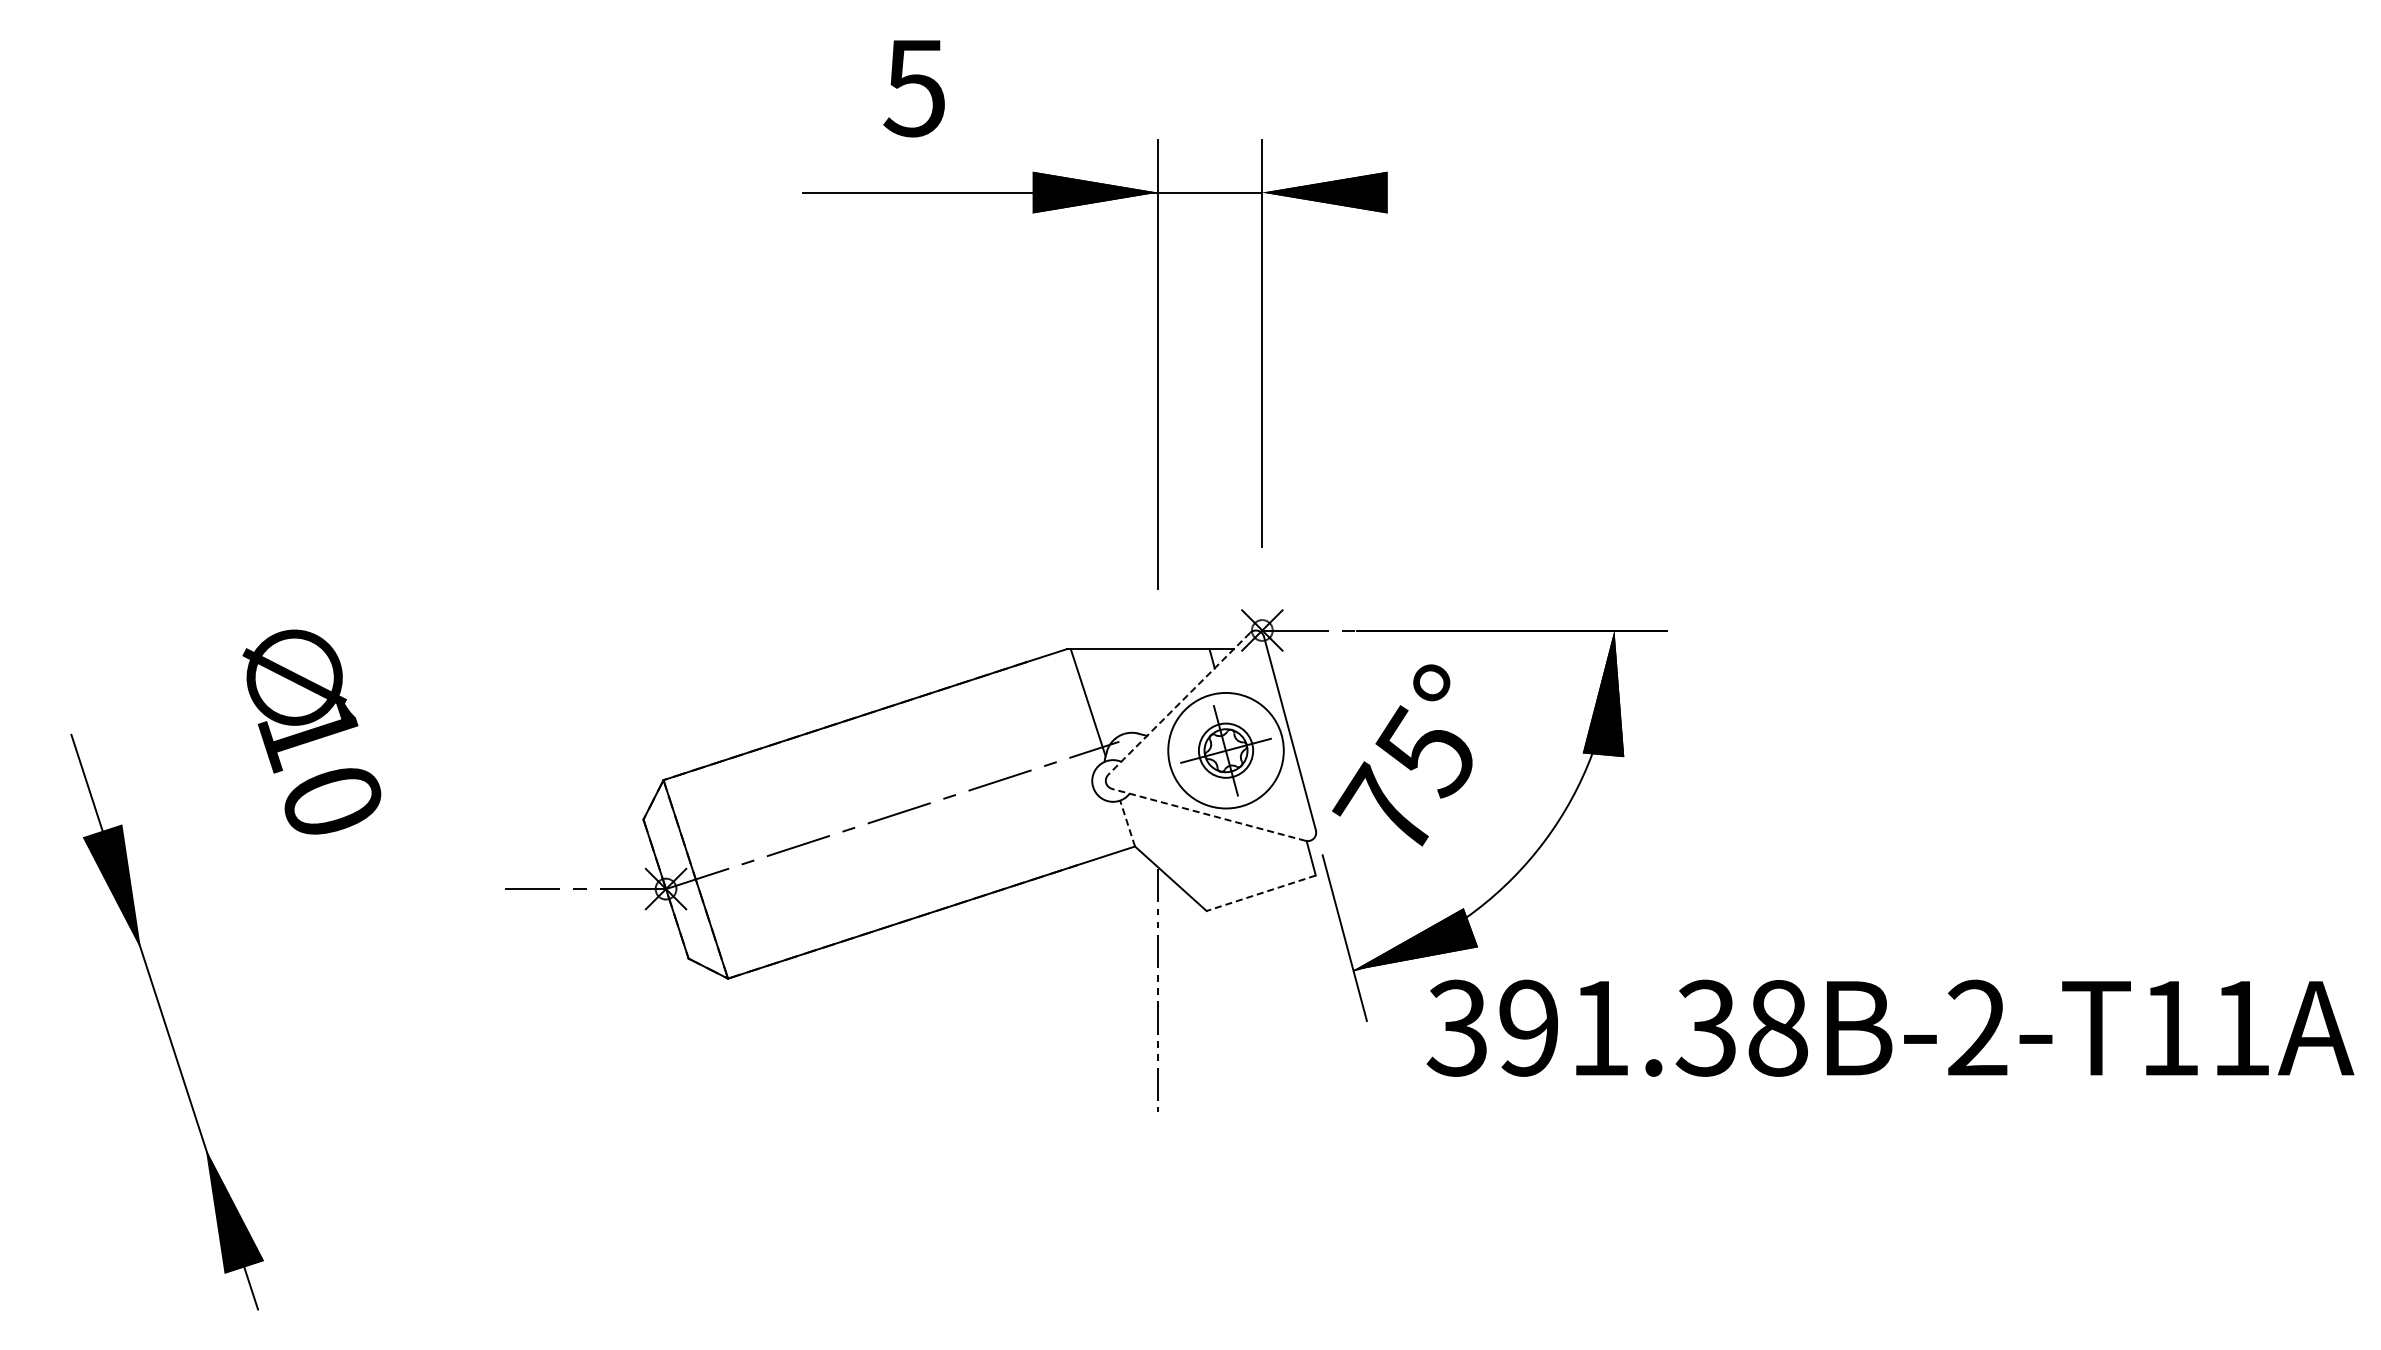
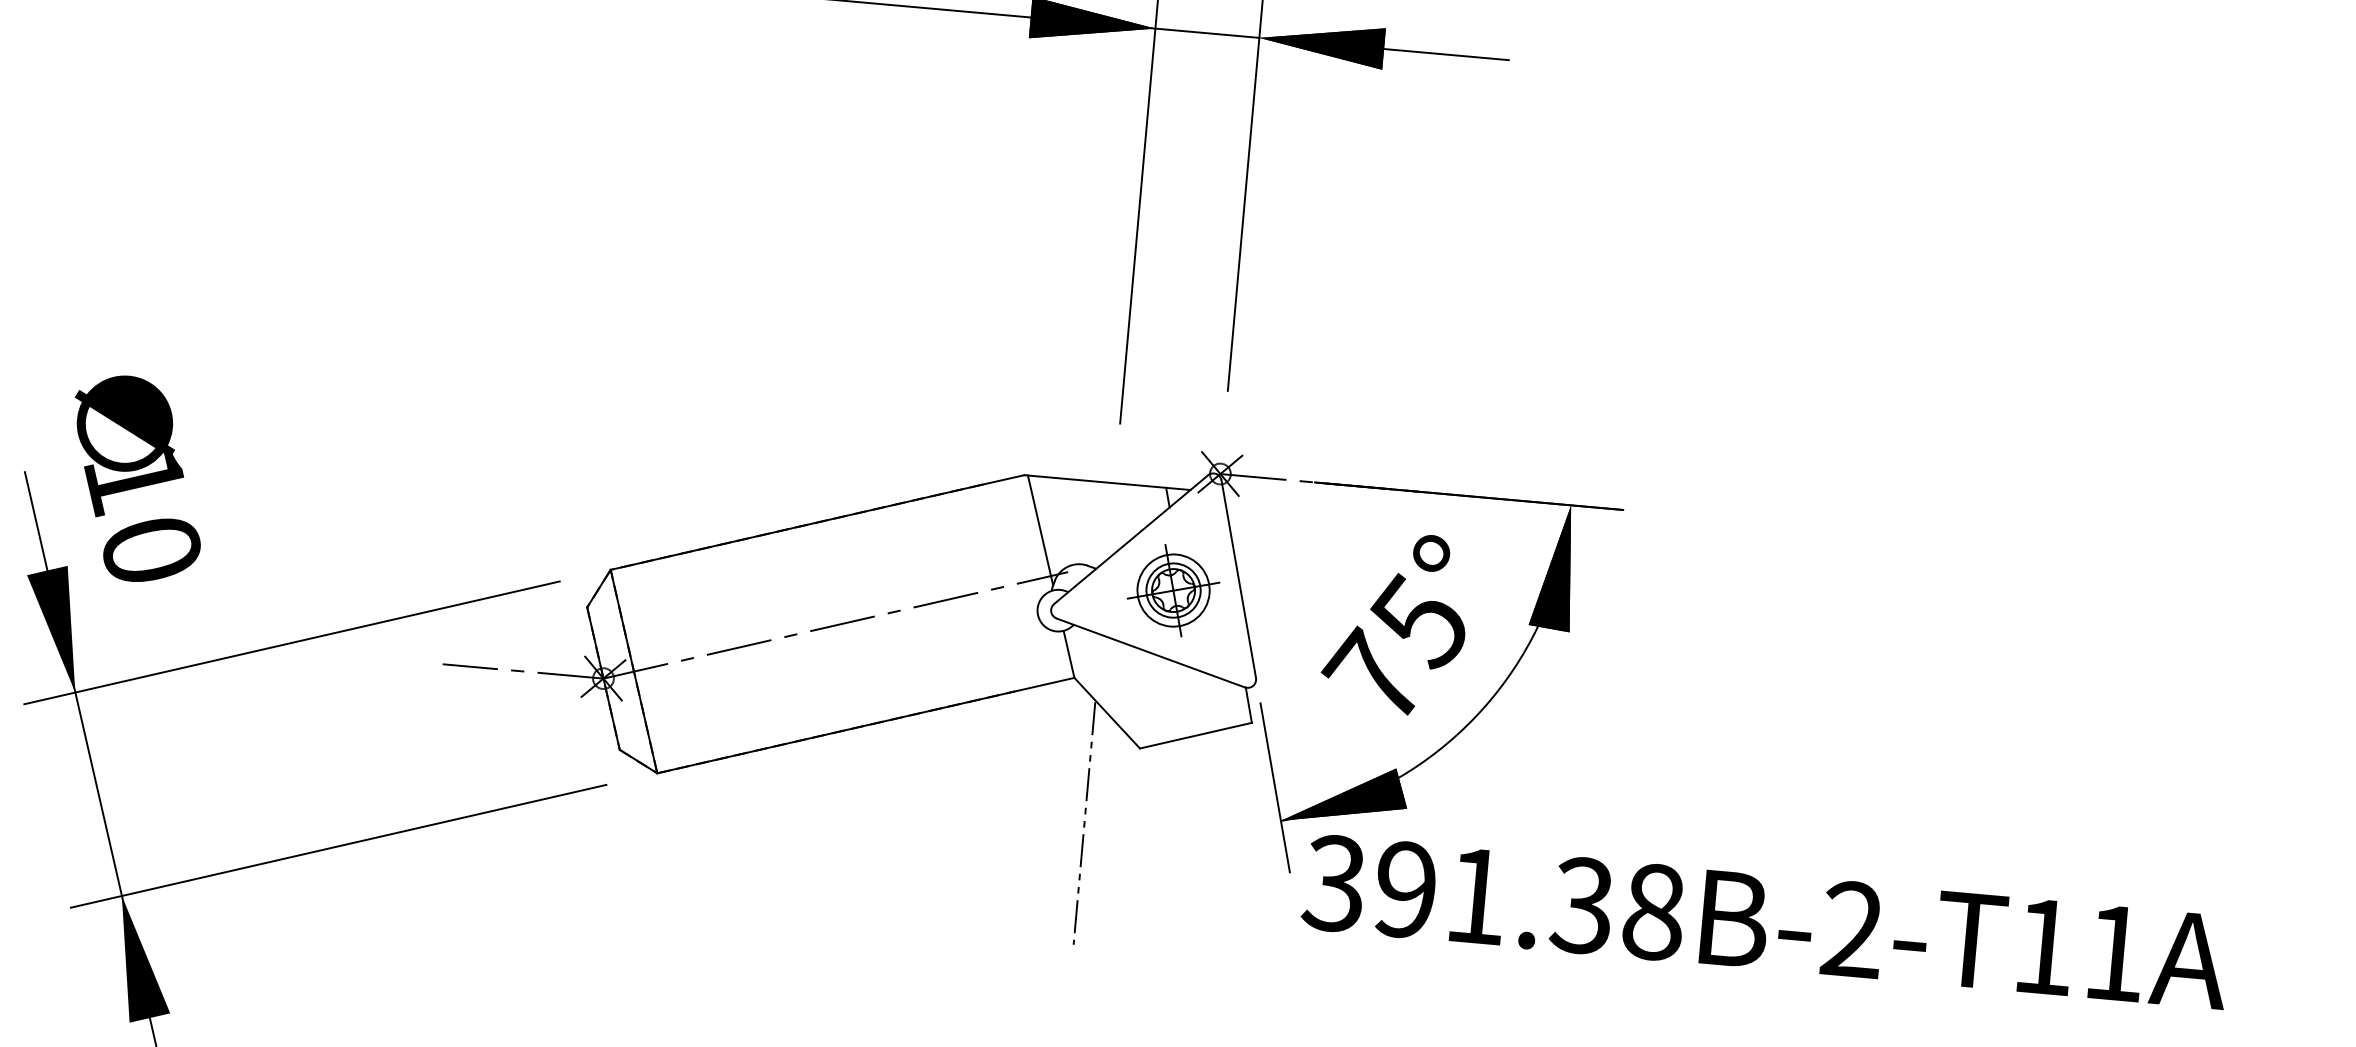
line: (1449, 192) -> (1445, 54), added
line: (1178, 704) -> (1130, 540), dashed -> solid
text: (311, 731) -> (136, 478), moved
circle: (1225, 750) -> (1173, 590), size x0.62
text: (1402, 755) -> (1396, 623), moved
line: (1208, 814) -> (1150, 652), dashed -> solid
line: (1127, 823) -> (1068, 654), dashed -> solid
line: (352, 881) -> (291, 643), added
line: (1260, 893) -> (1195, 735), dashed -> solid
text: (1890, 1027) -> (1765, 921), moved
line: (416, 1079) -> (338, 846), added

